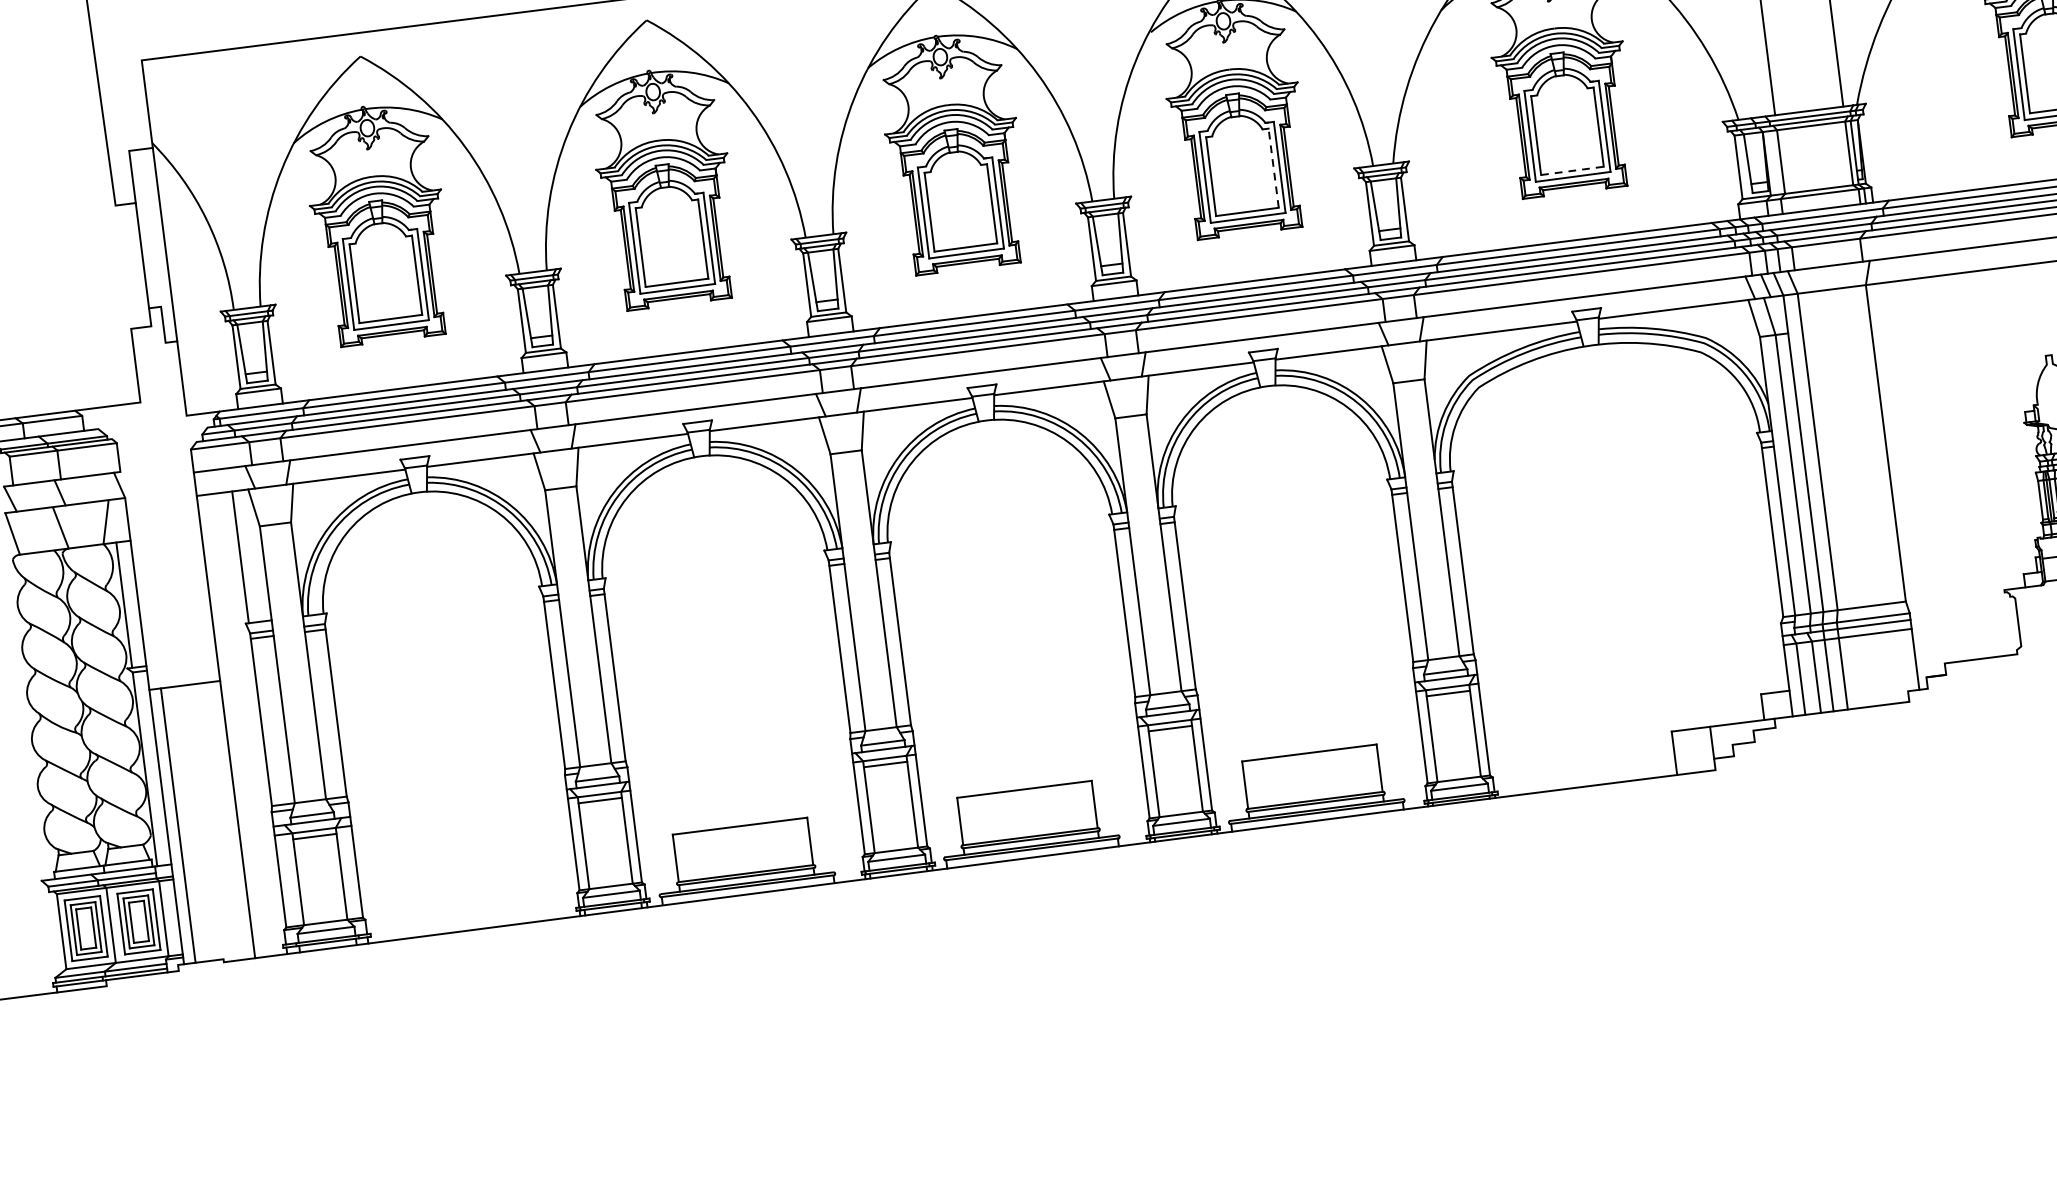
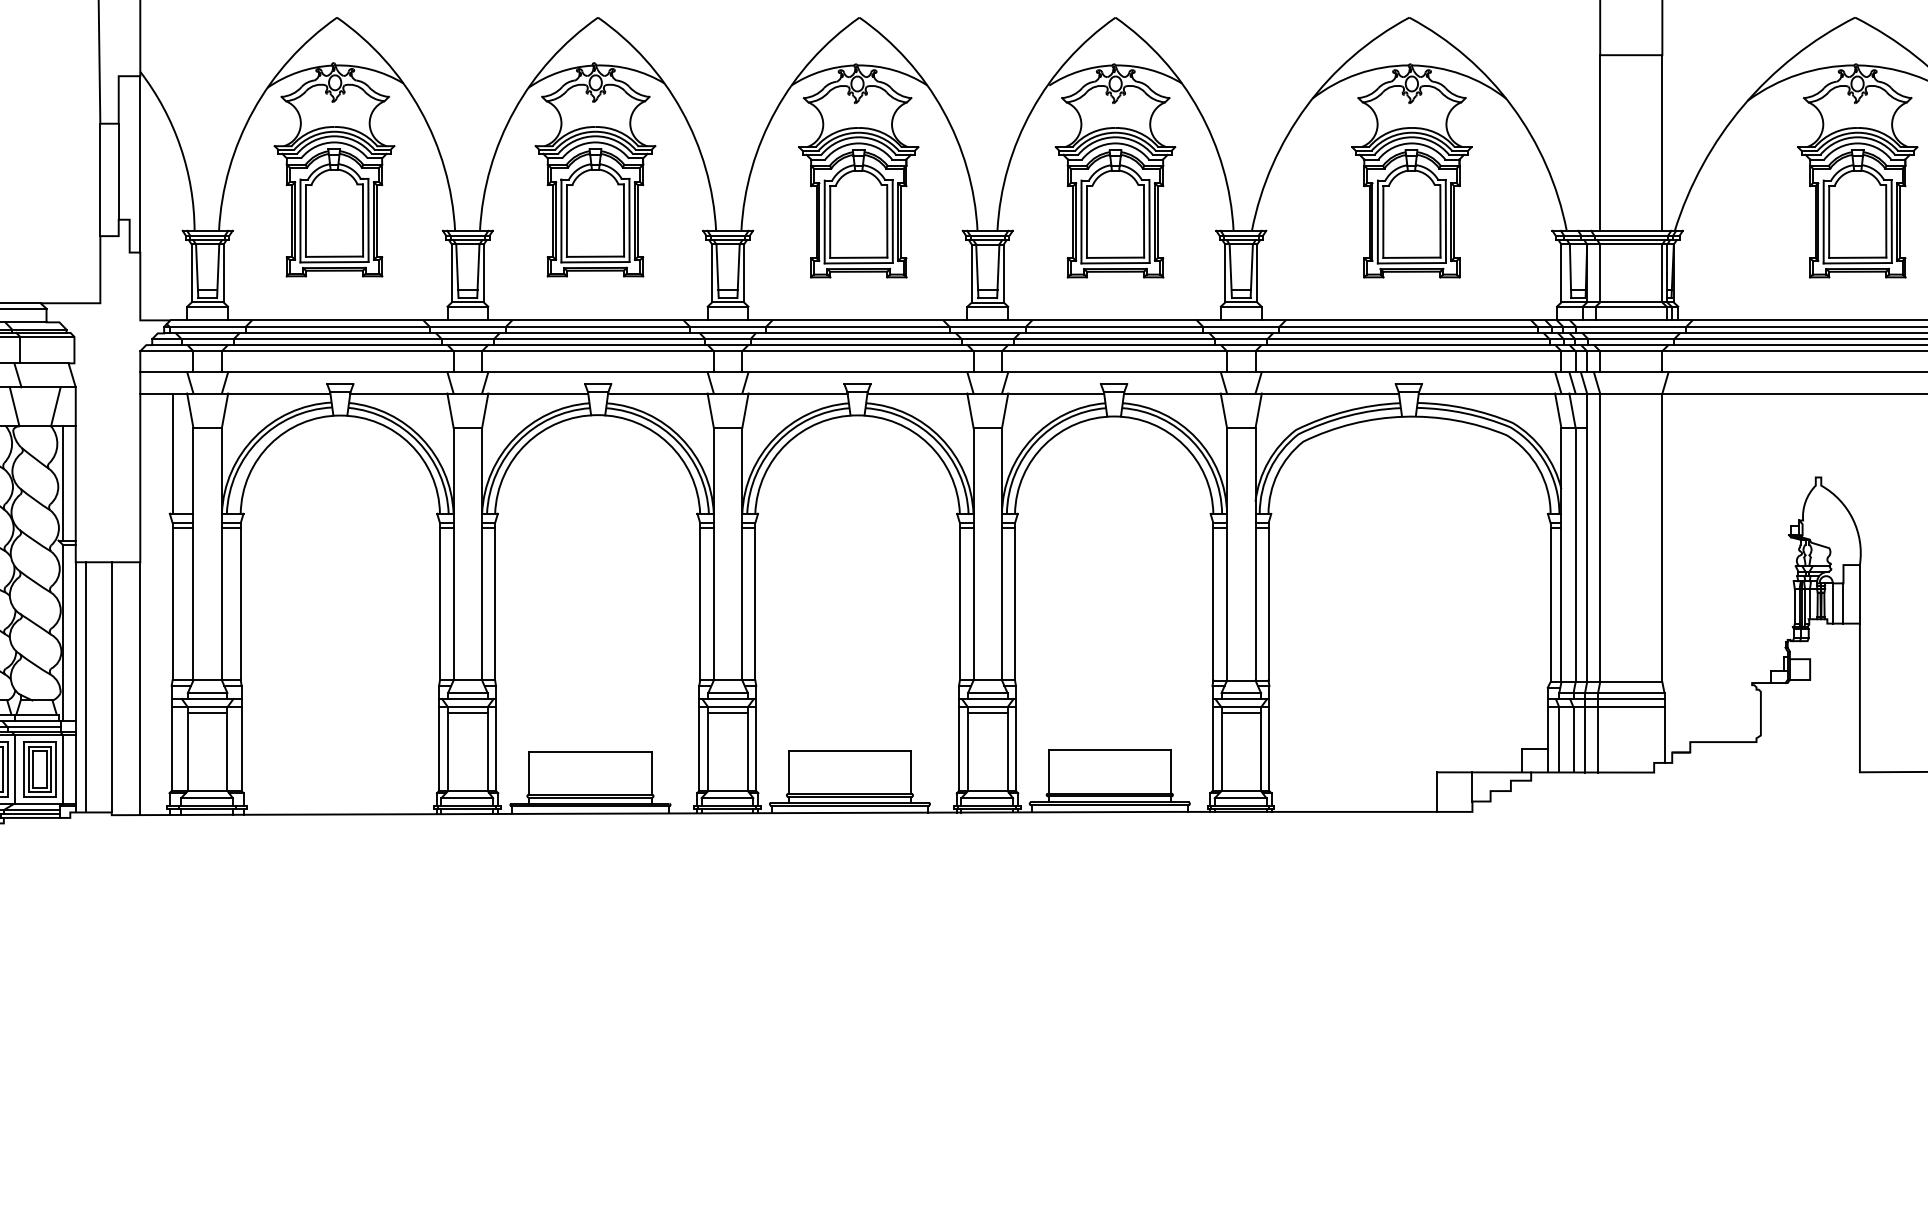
line: (1274, 168) -> (1144, 221), dashed -> solid
line: (1571, 170) -> (1411, 257), dashed -> solid
line: (123, 266) -> (100, 179), added
line: (205, 822) -> (111, 687), added

